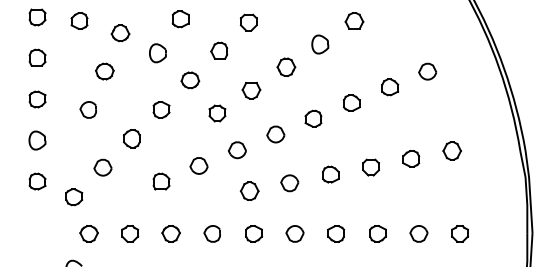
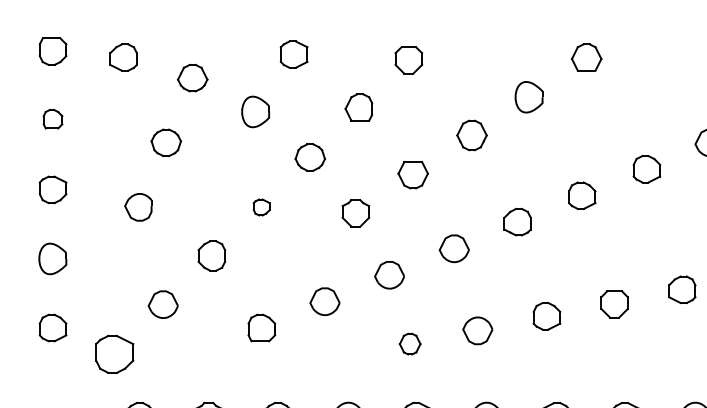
part: (37, 57) -> (52, 119), size x0.7
part: (161, 109) -> (261, 206), size x0.6
part: (249, 190) -> (409, 343), size x0.7
part: (74, 197) -> (115, 354), size x1.4

